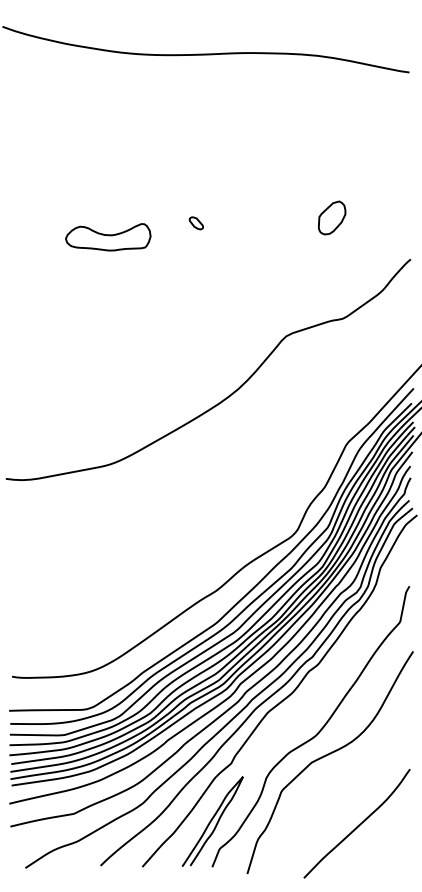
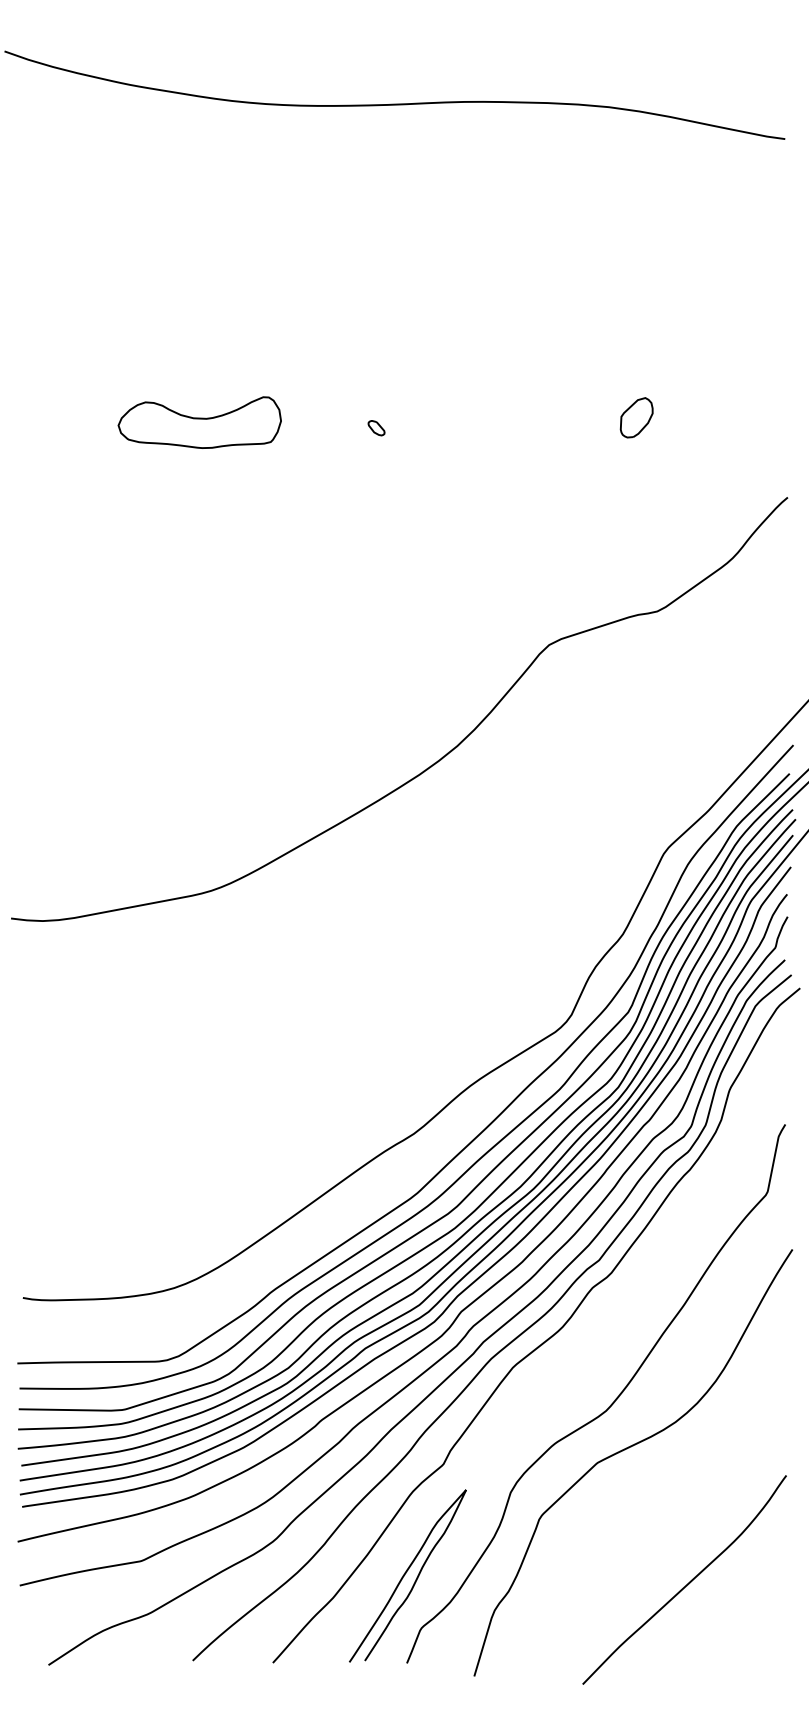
part: (331, 217) -> (635, 417), size x0.62
part: (196, 222) -> (376, 426), size x0.62
part: (108, 237) -> (200, 422), moved

